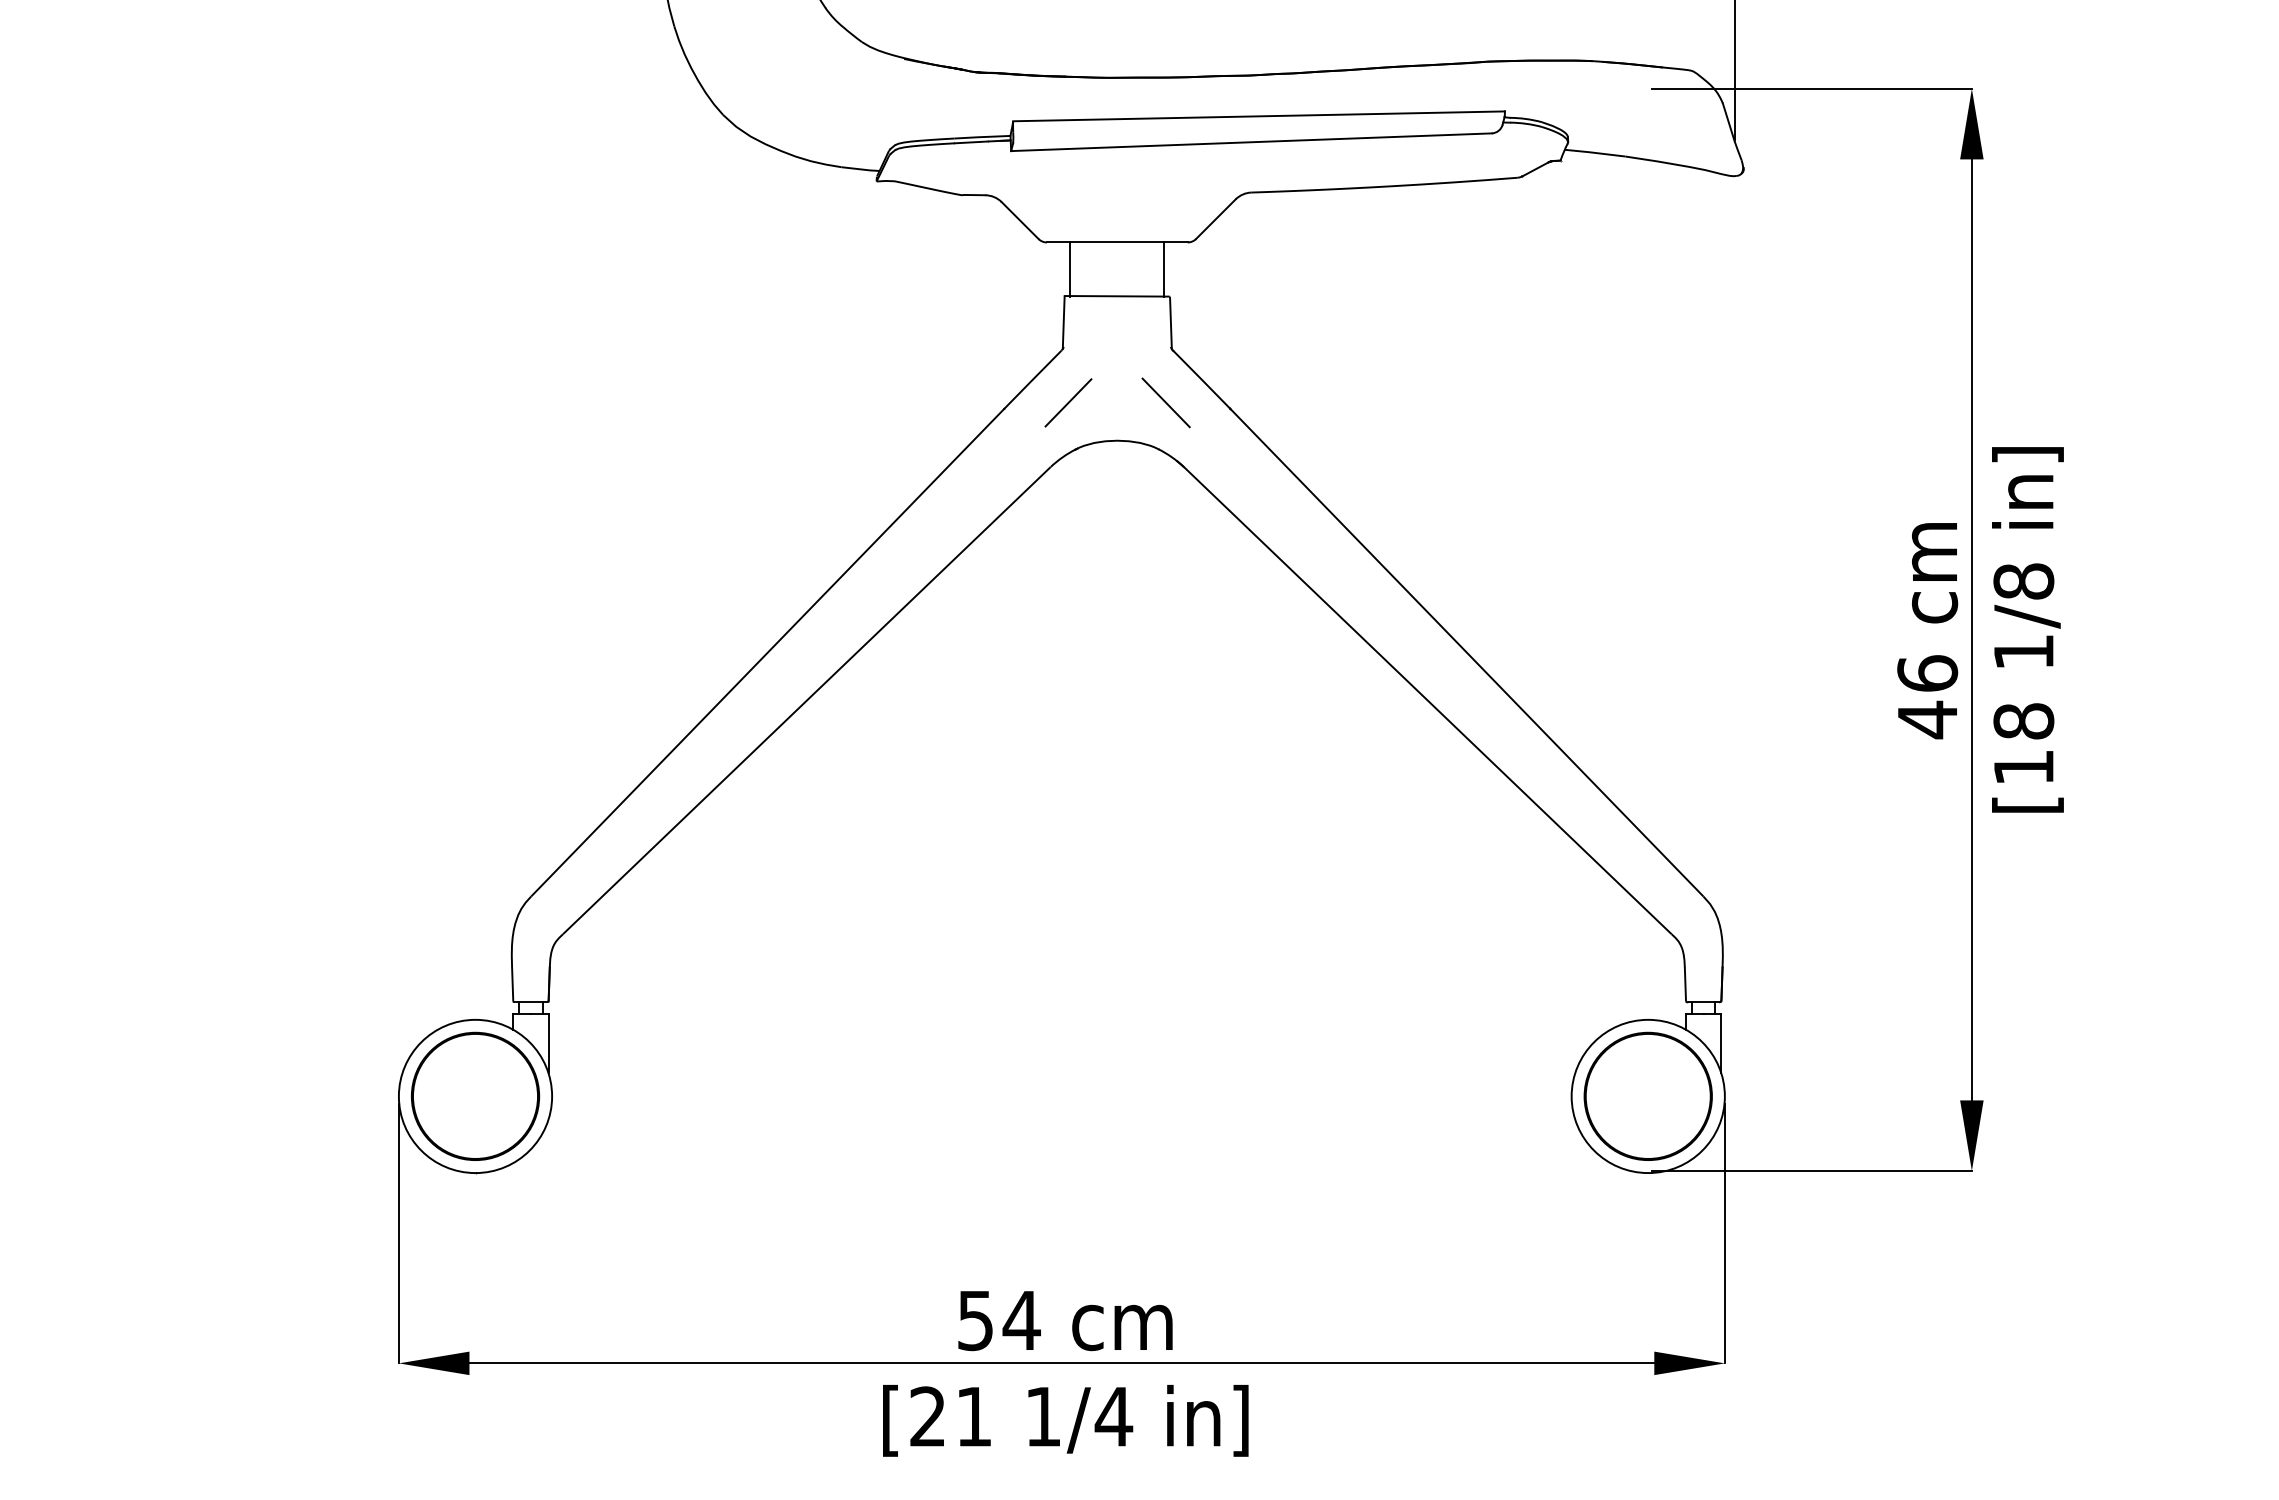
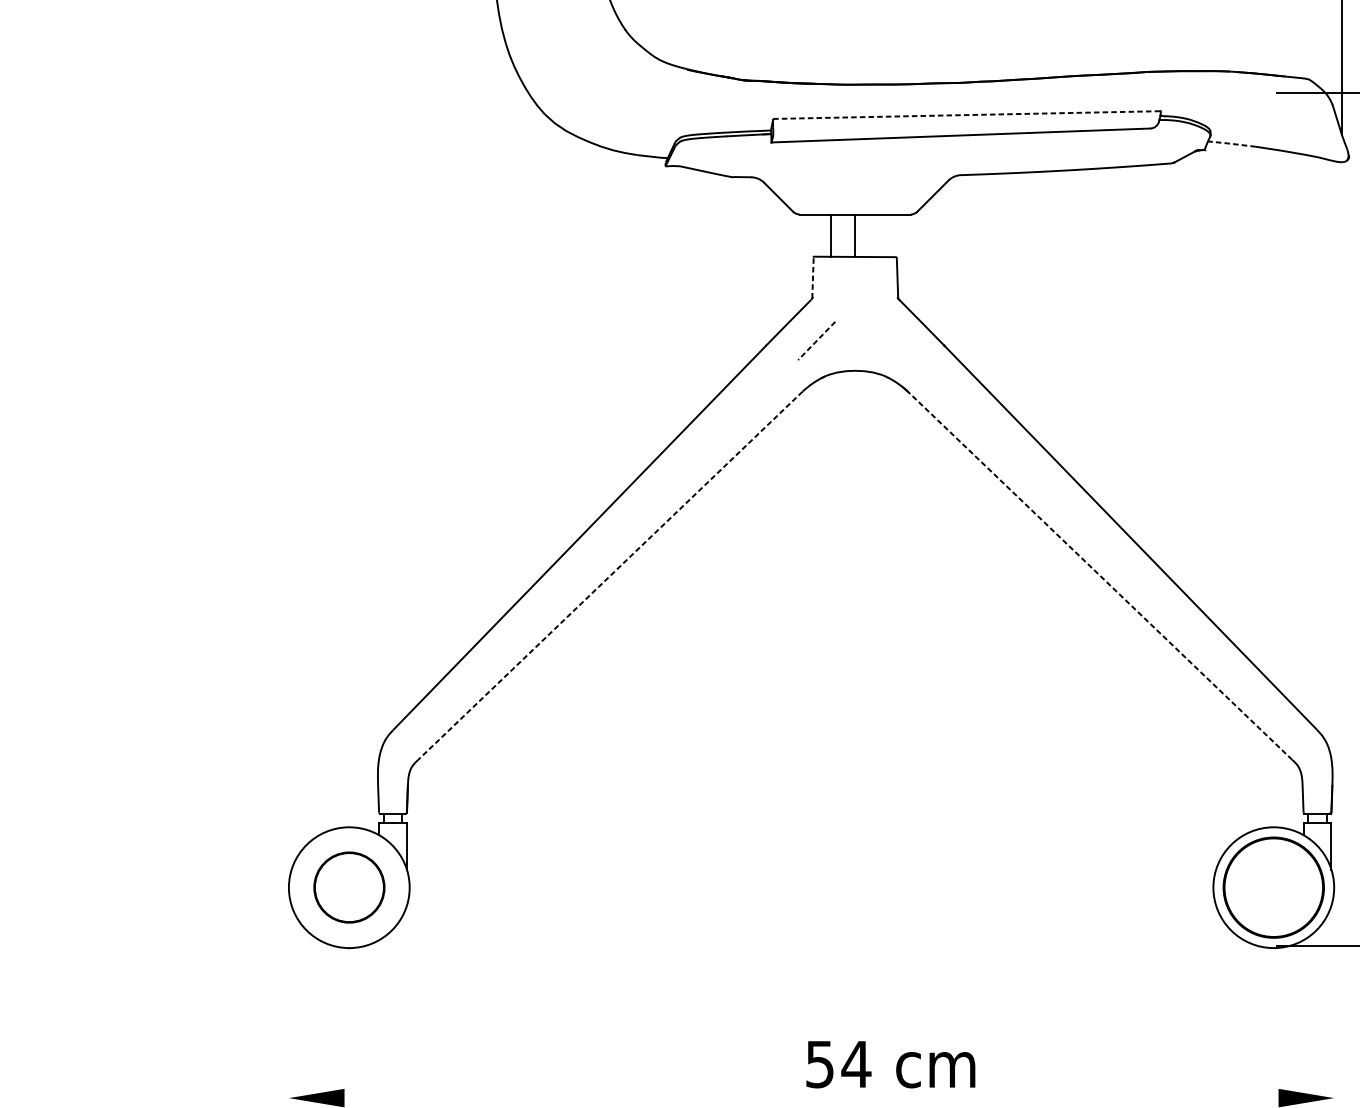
line: (1259, 116) -> (967, 115), solid -> dashed
line: (1594, 152) -> (1231, 143), solid -> dashed
line: (1070, 269) -> (855, 235), moved
line: (1164, 269) -> (830, 235), moved
line: (1063, 323) -> (812, 278), solid -> dashed
line: (1165, 402) -> (893, 340), removed
line: (1067, 403) -> (815, 341), solid -> dashed
line: (1427, 700) -> (1099, 575), solid -> dashed
line: (805, 701) -> (609, 576), solid -> dashed
part: (475, 1095) -> (349, 886), size x0.7
line: (398, 1233) -> (288, 995), removed
line: (1724, 1233) -> (1333, 995), removed
text: (1065, 1321) -> (890, 1065), moved
line: (1061, 1363) -> (811, 1098), removed

